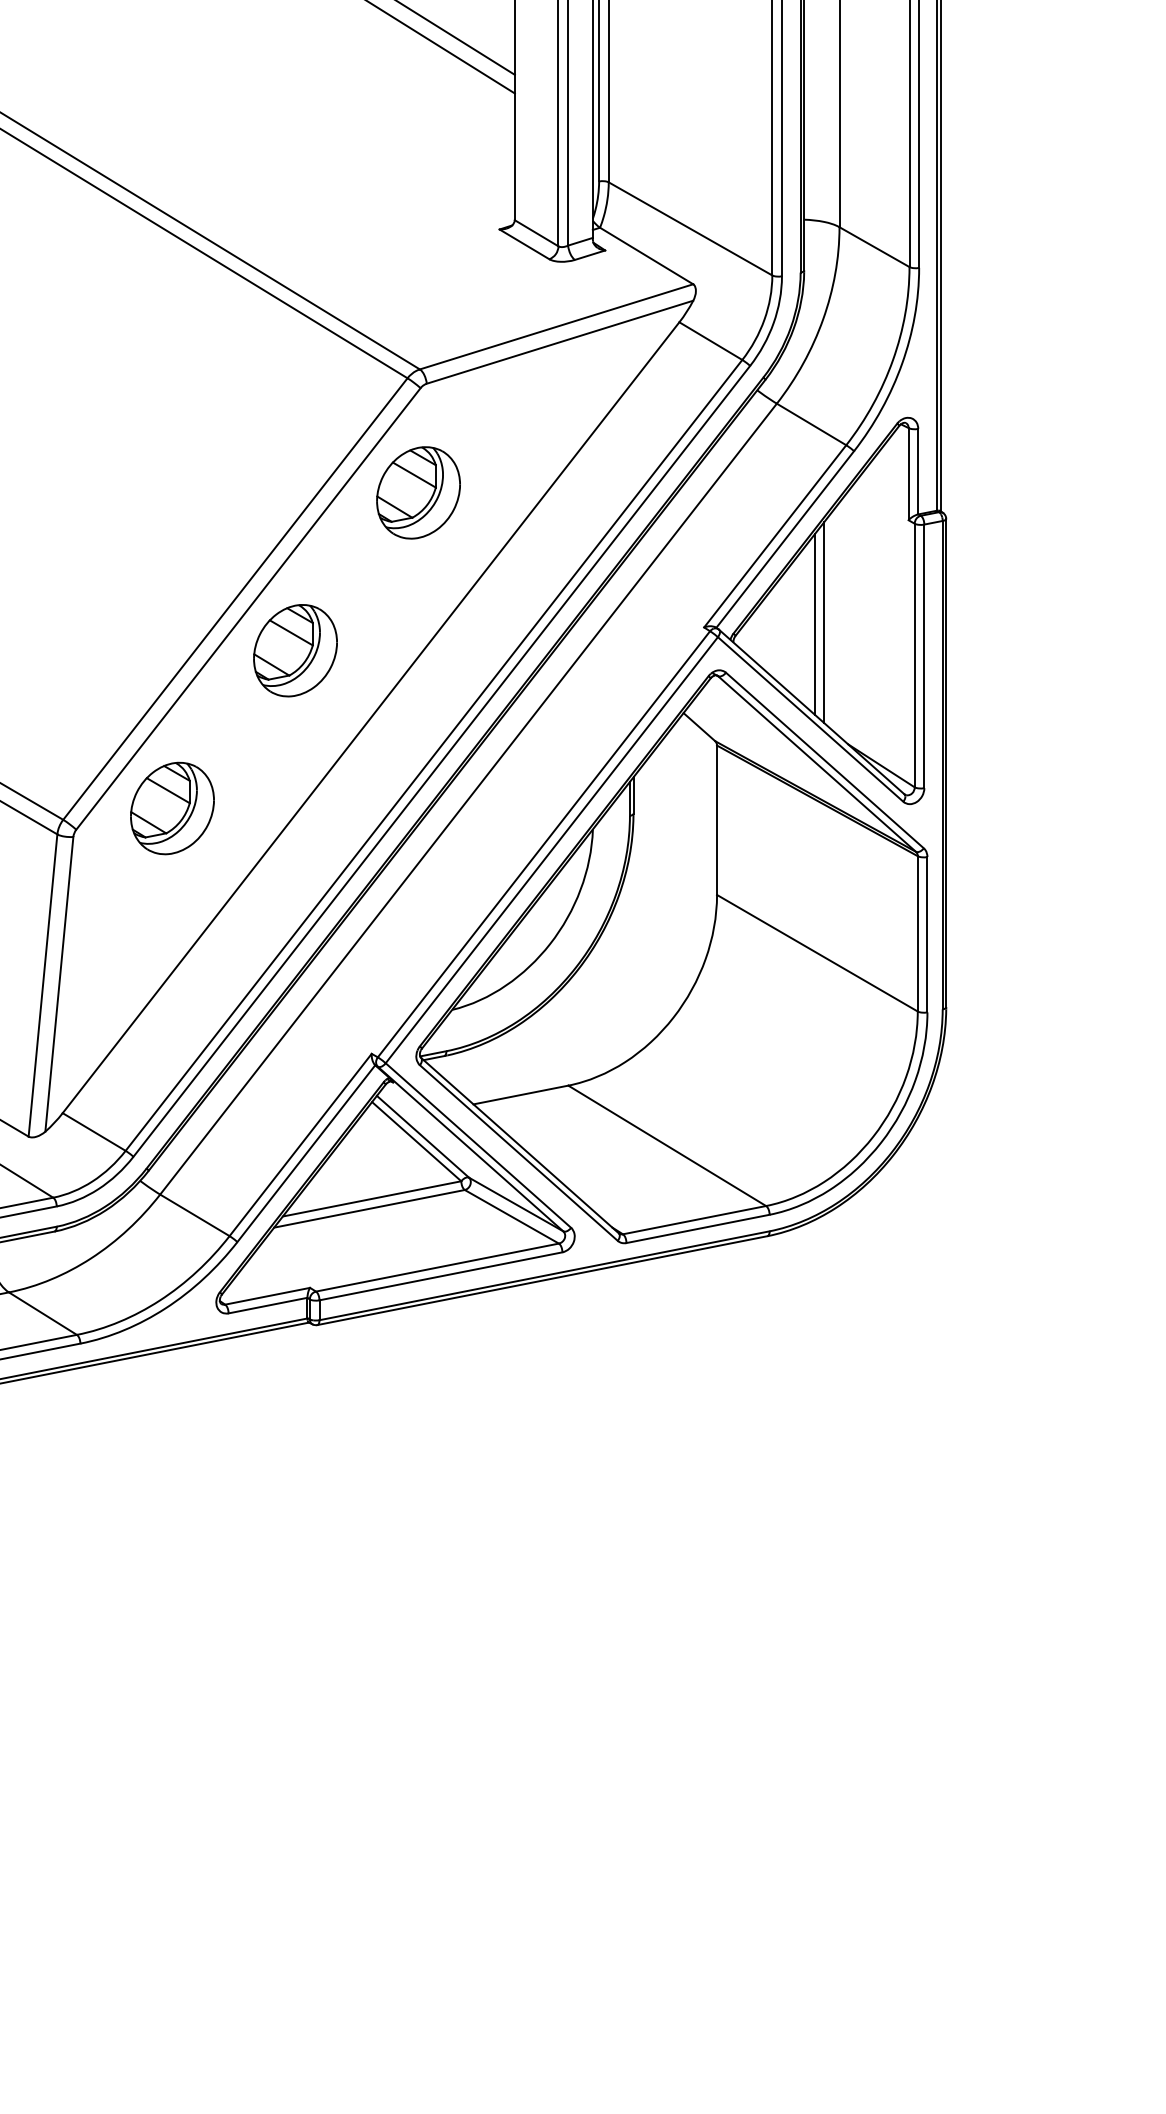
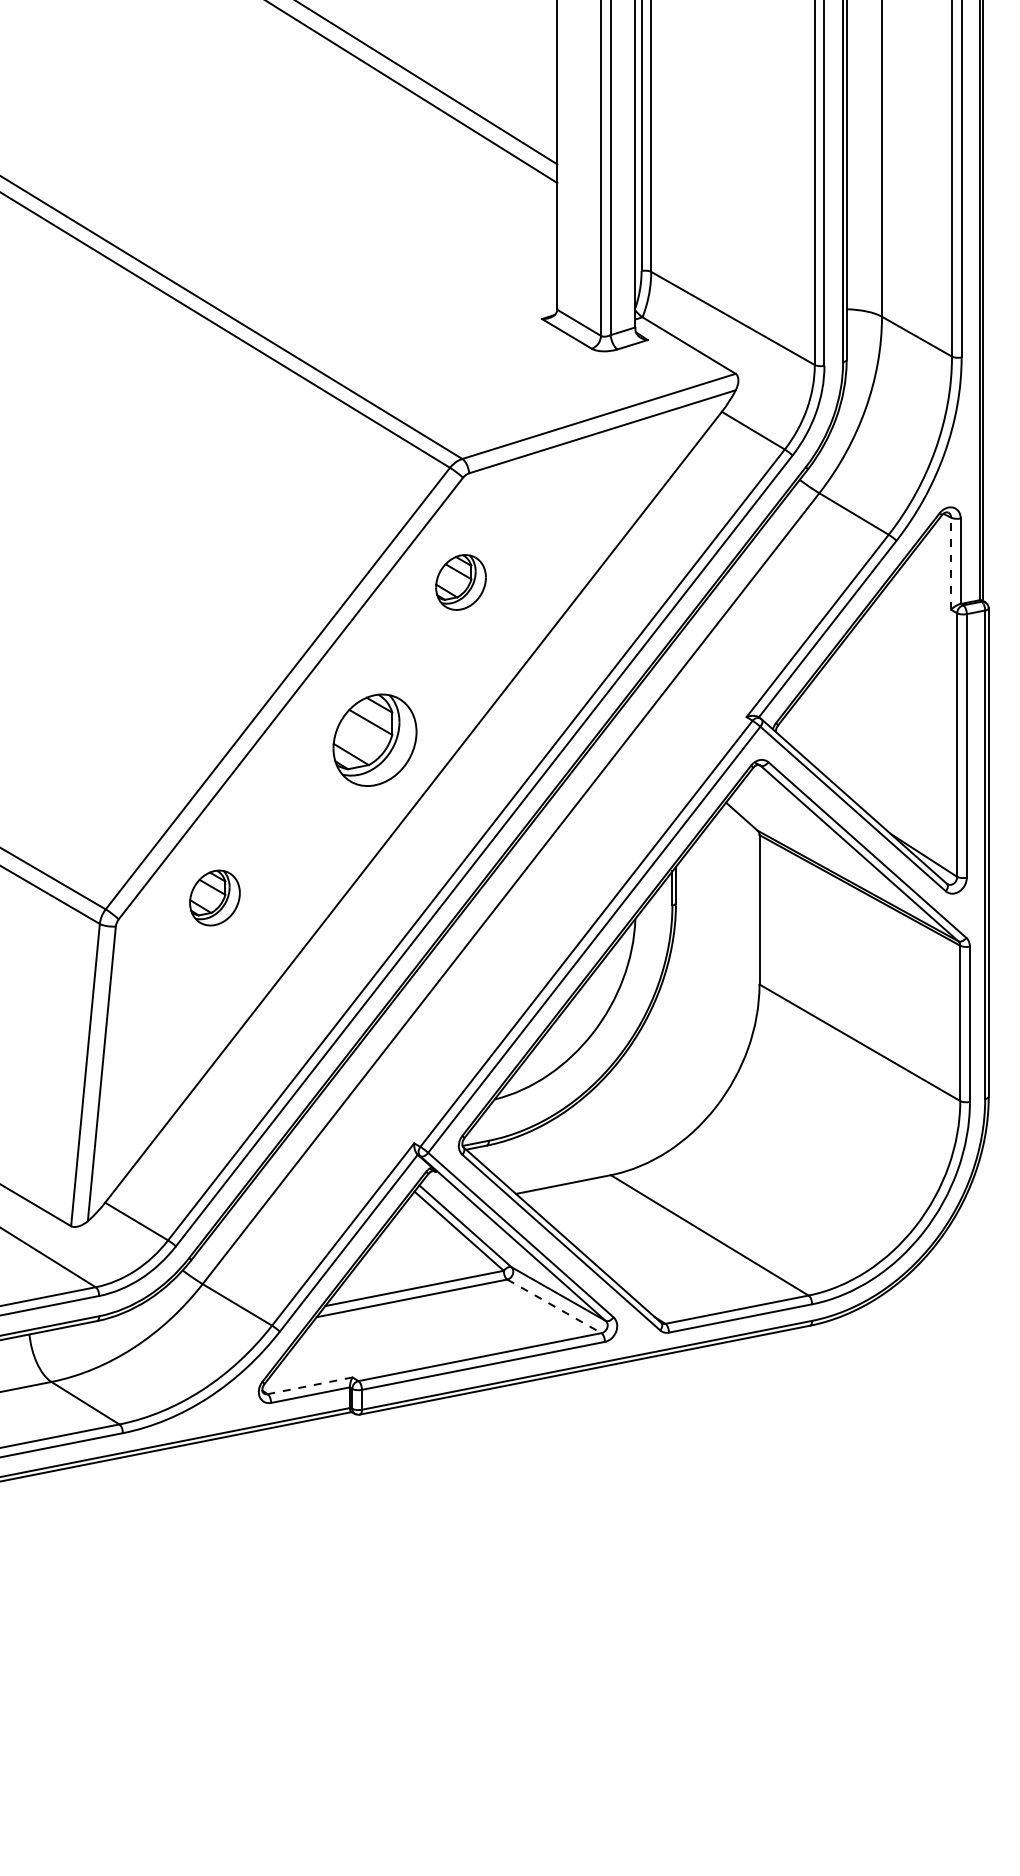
line: (908, 473) -> (950, 563), solid -> dashed
part: (418, 492) -> (460, 582), size x0.6
line: (824, 622) -> (866, 712), removed
line: (814, 624) -> (856, 714), removed
part: (295, 650) -> (374, 740), moved
part: (172, 808) -> (214, 898), size x0.6
line: (512, 1217) -> (554, 1307), solid -> dashed
line: (267, 1296) -> (309, 1386), solid -> dashed

